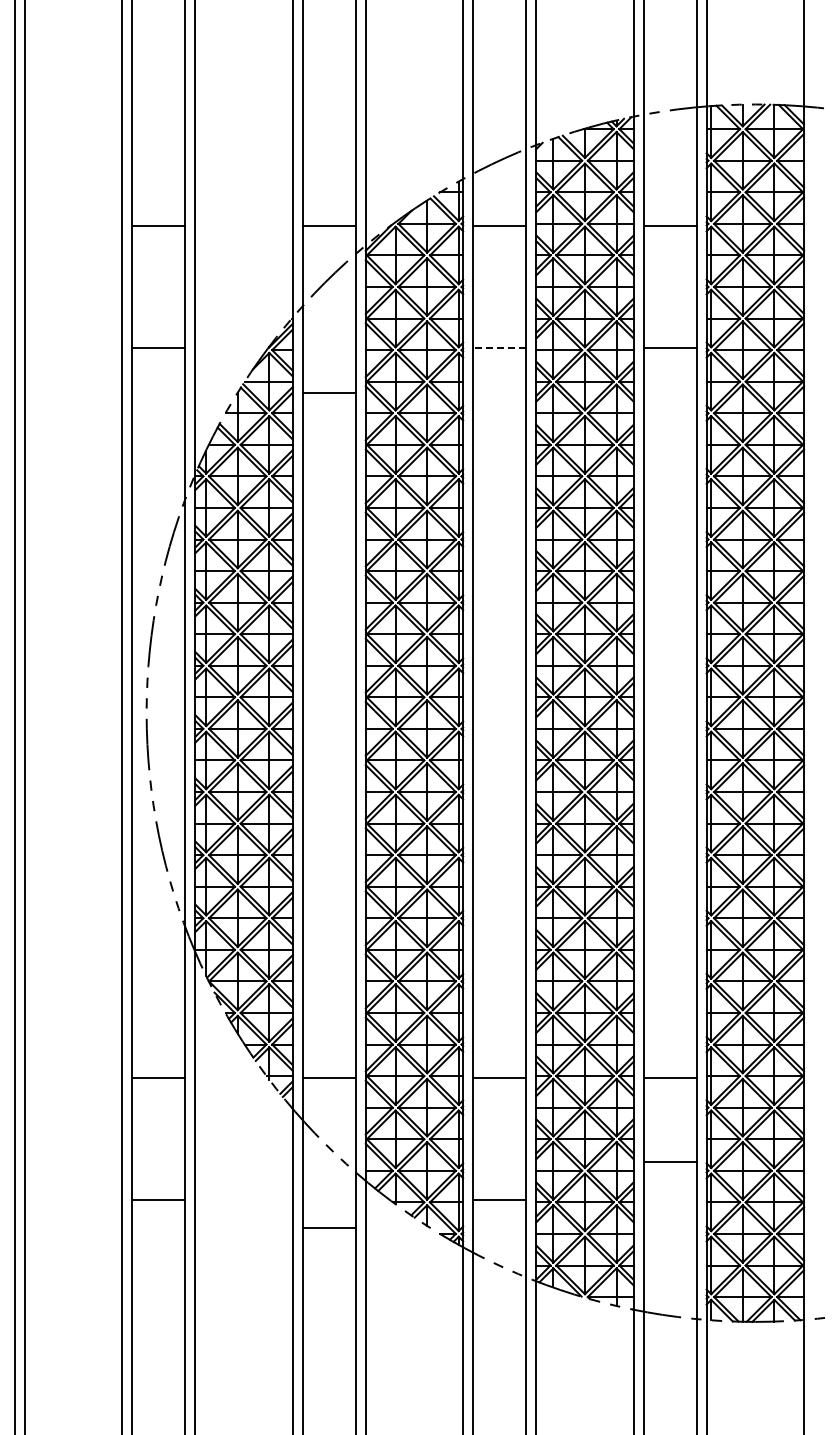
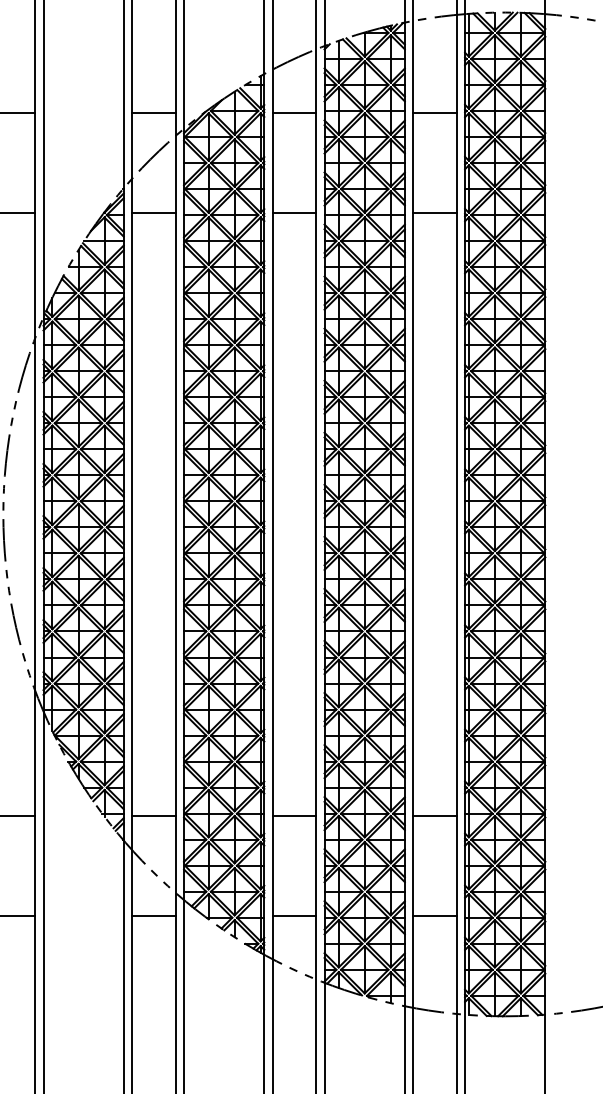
line: (499, 347) -> (294, 212), dashed -> solid
line: (328, 392) -> (153, 212), moved
line: (669, 1162) -> (434, 916), moved
line: (328, 1228) -> (153, 916), moved

